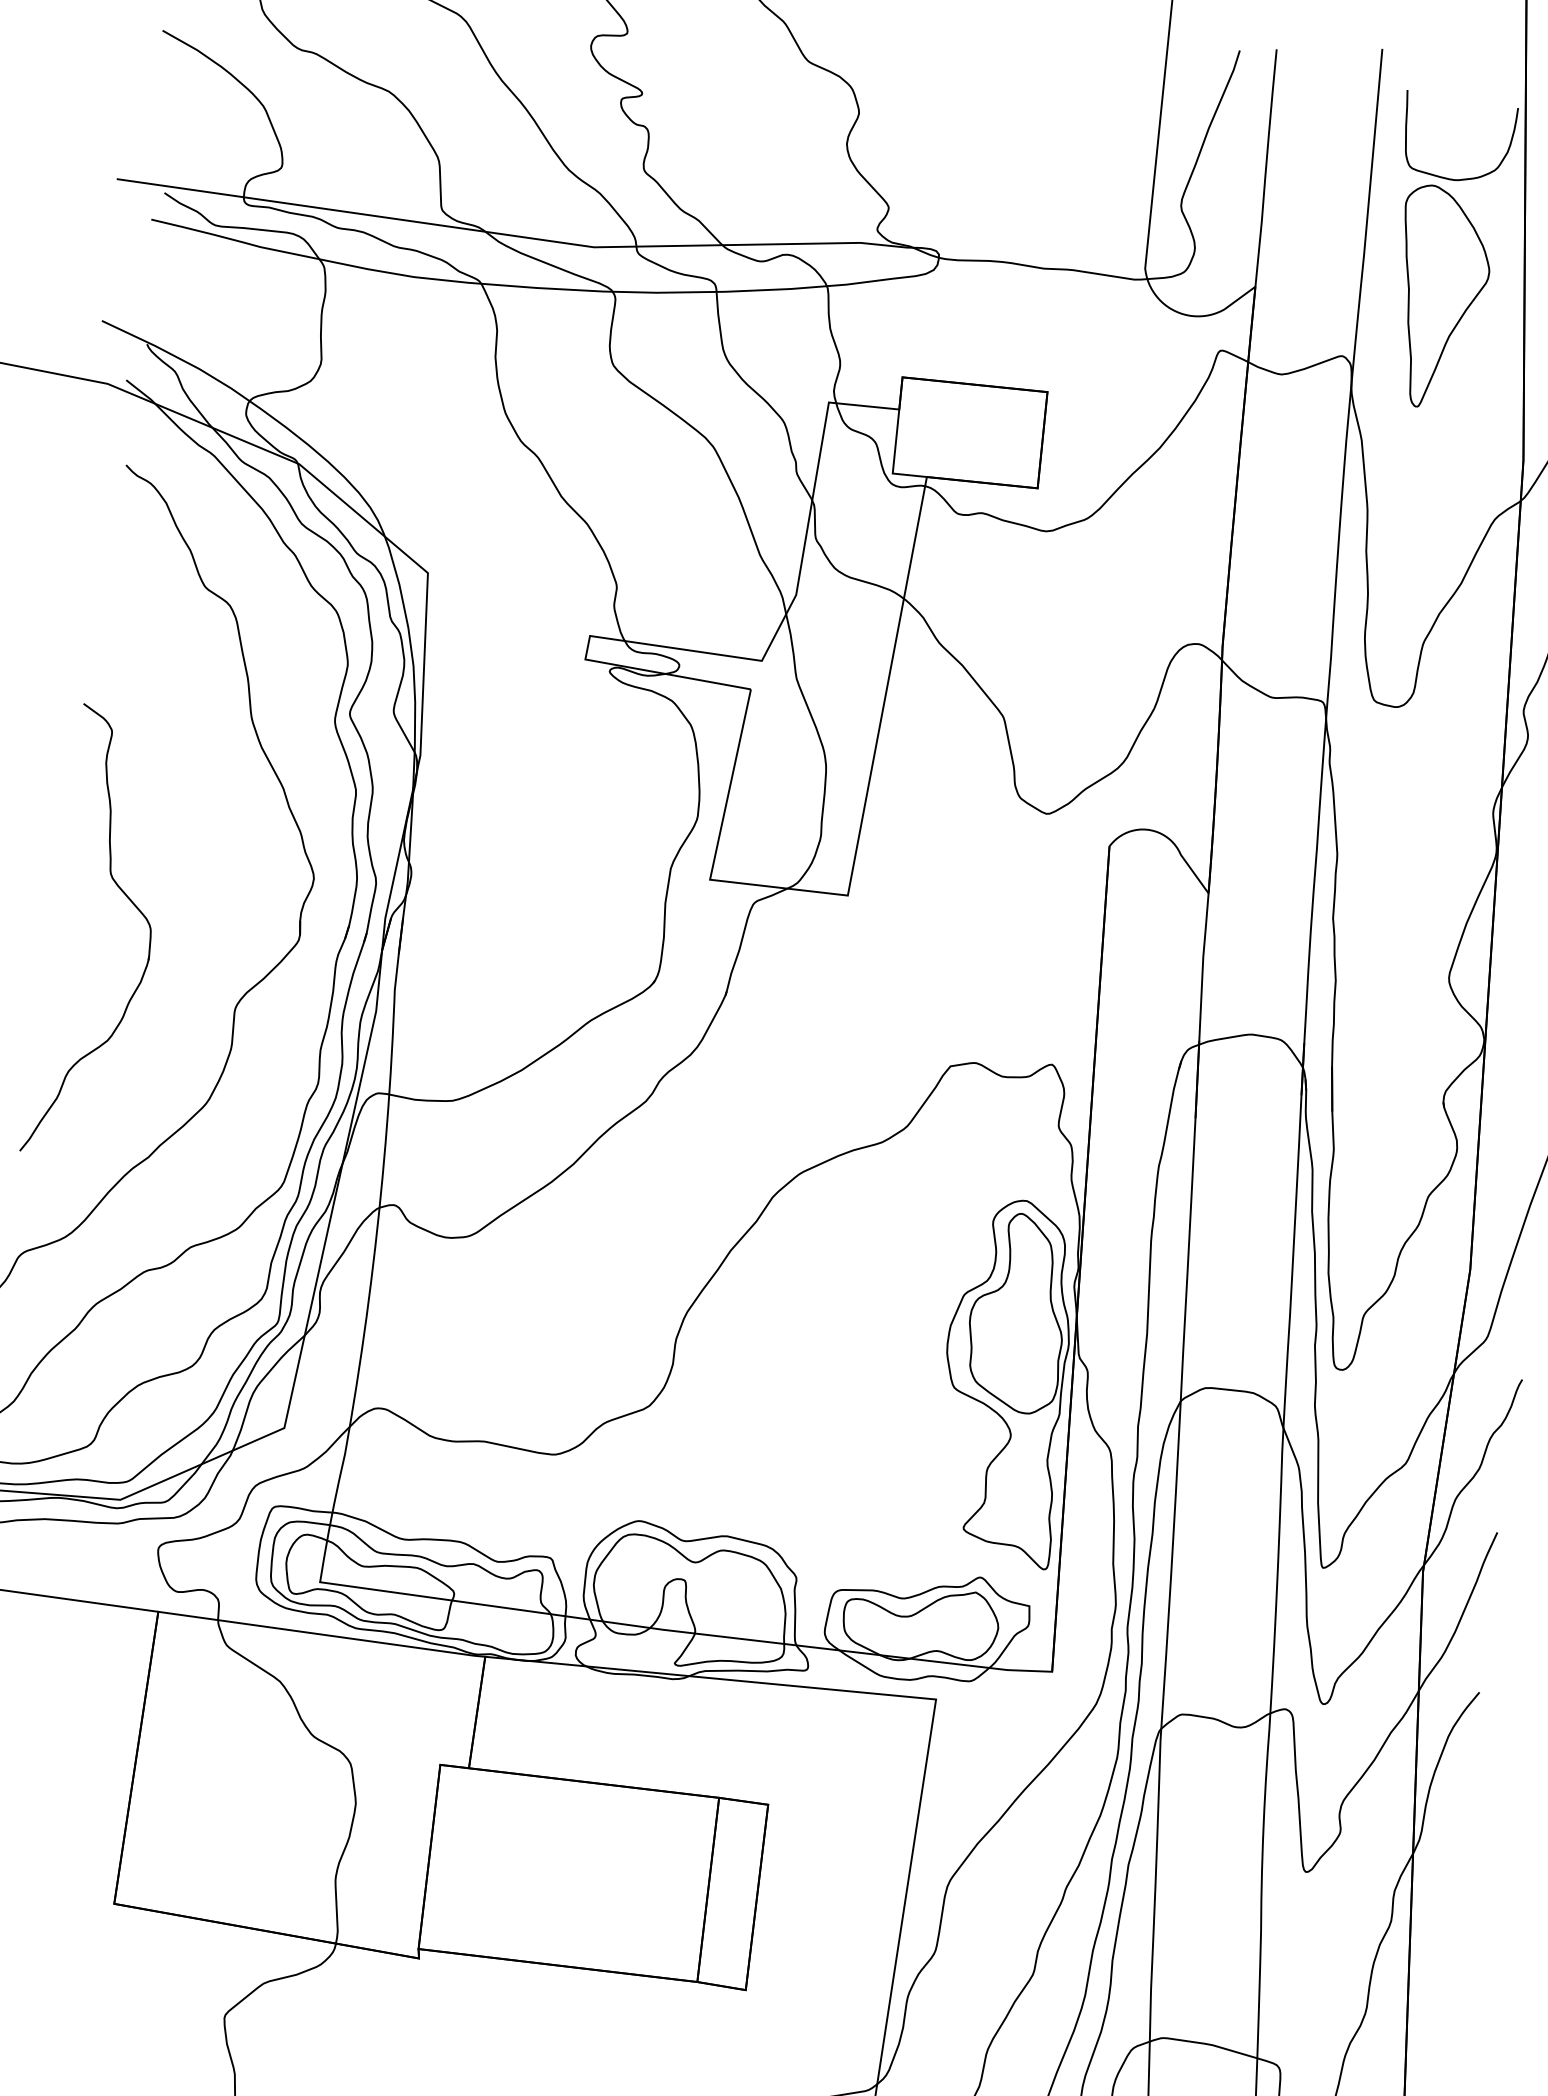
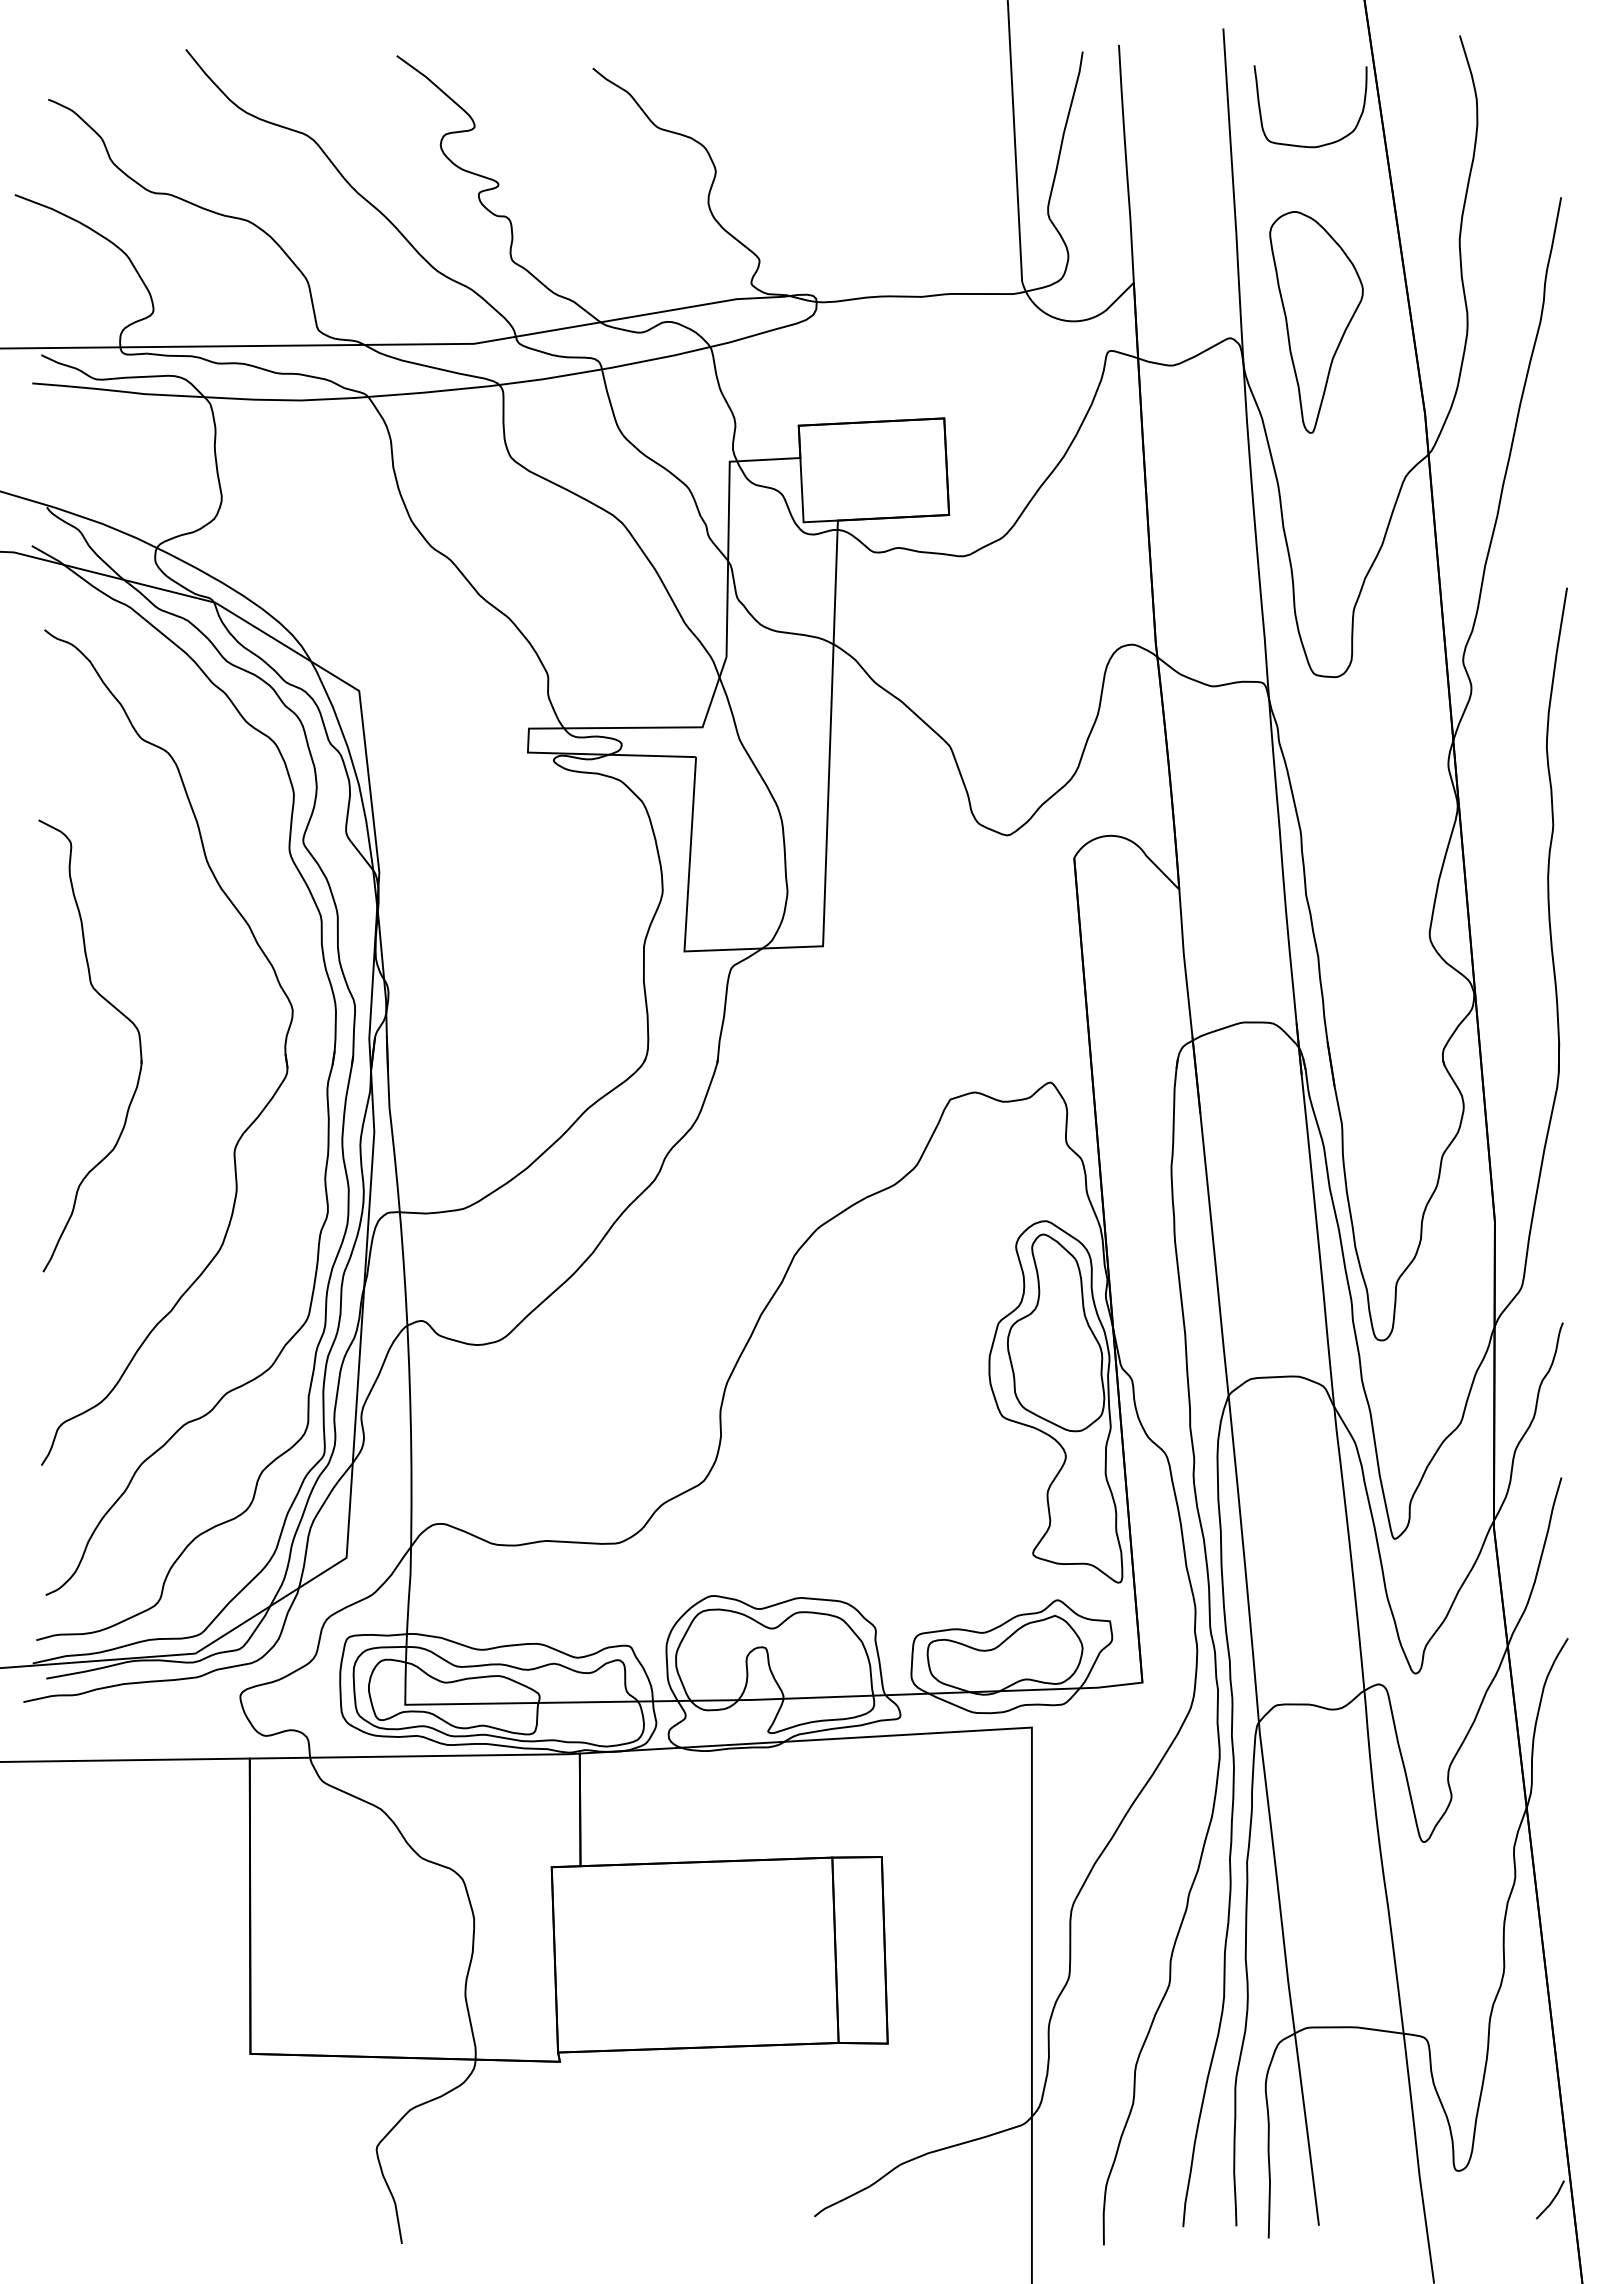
part: (1438, 298) -> (1316, 322), moved
part: (131, 903) -> (116, 1010), moved

